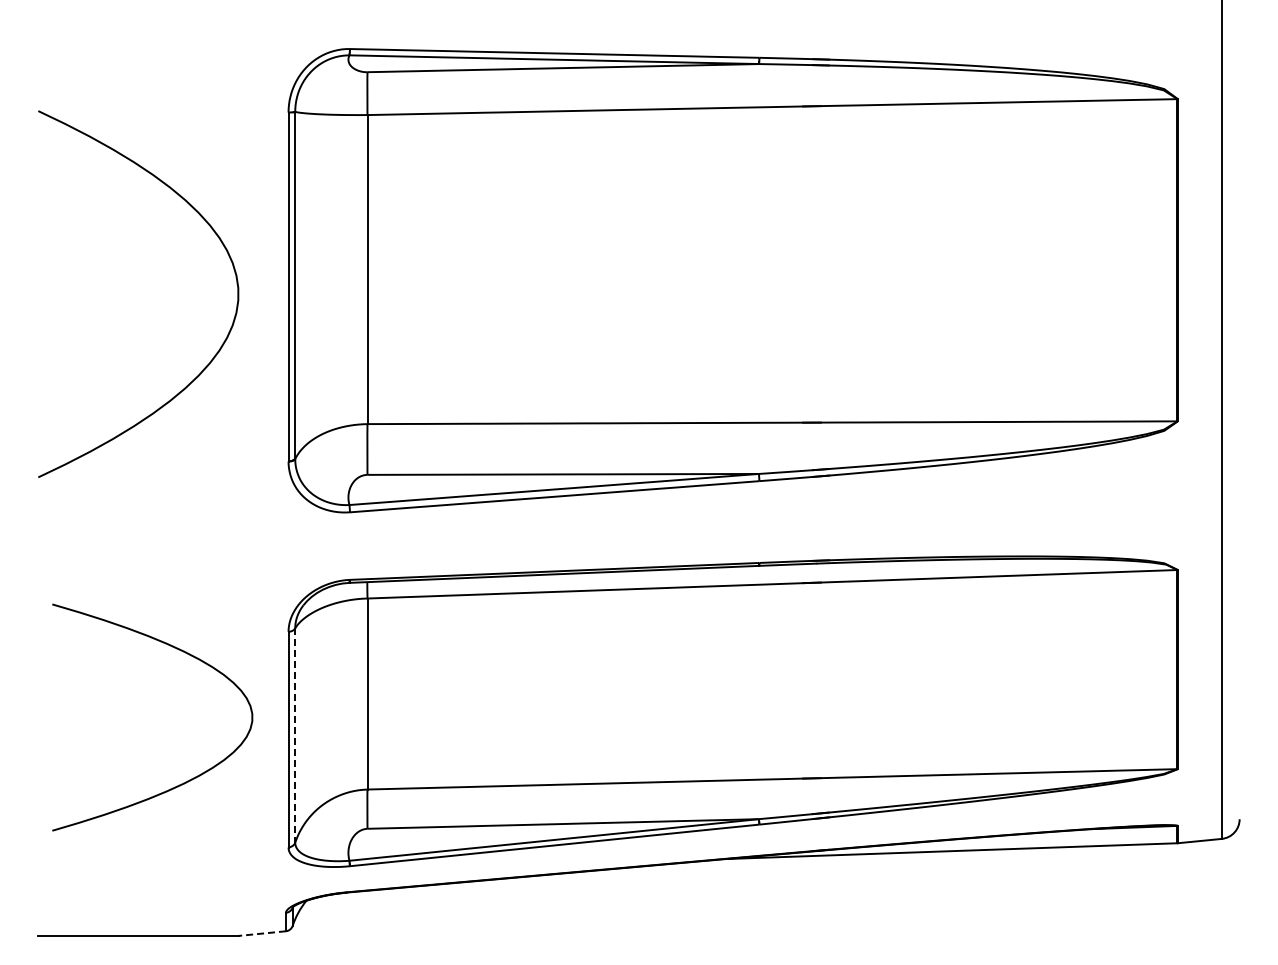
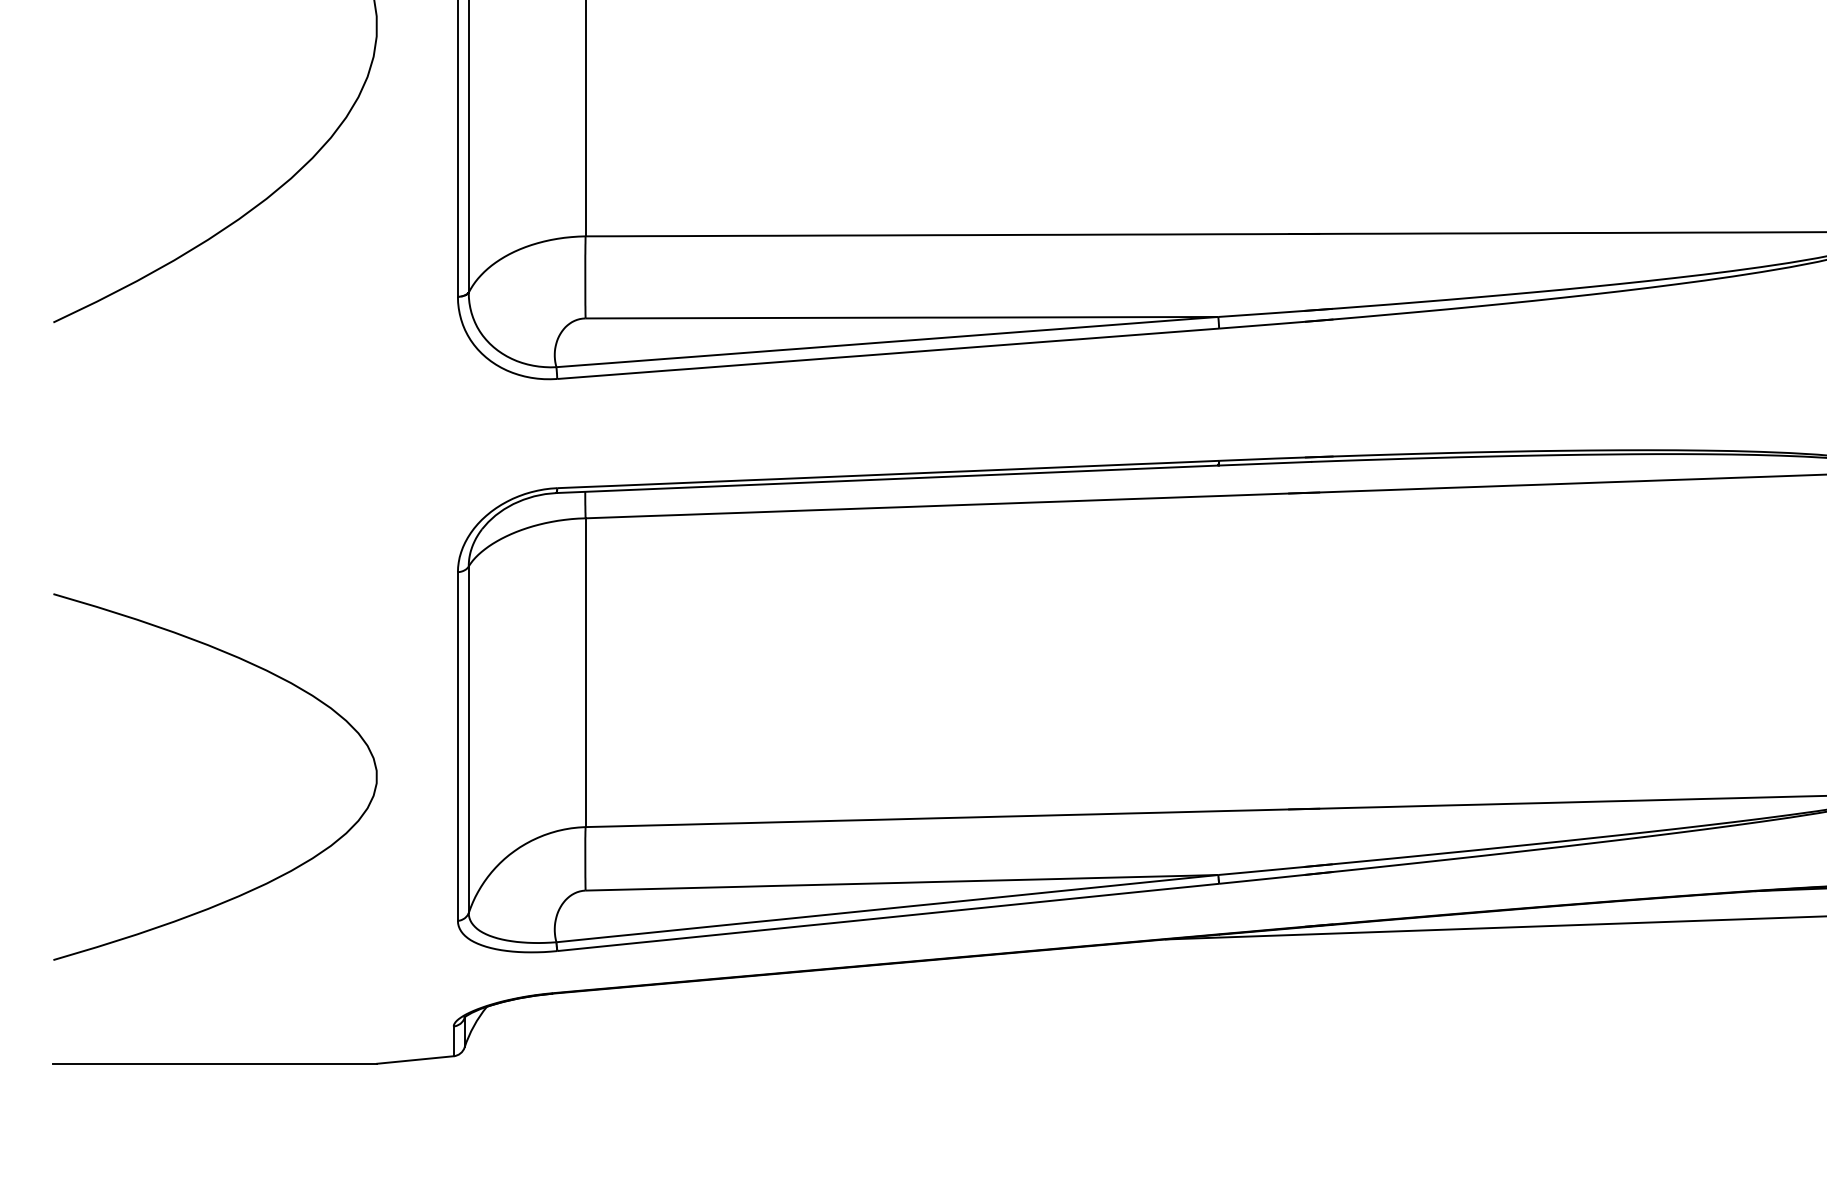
curve: (178, 650) -> (257, 668), moved
line: (295, 735) -> (469, 739), dashed -> solid
line: (262, 933) -> (415, 1059), dashed -> solid

